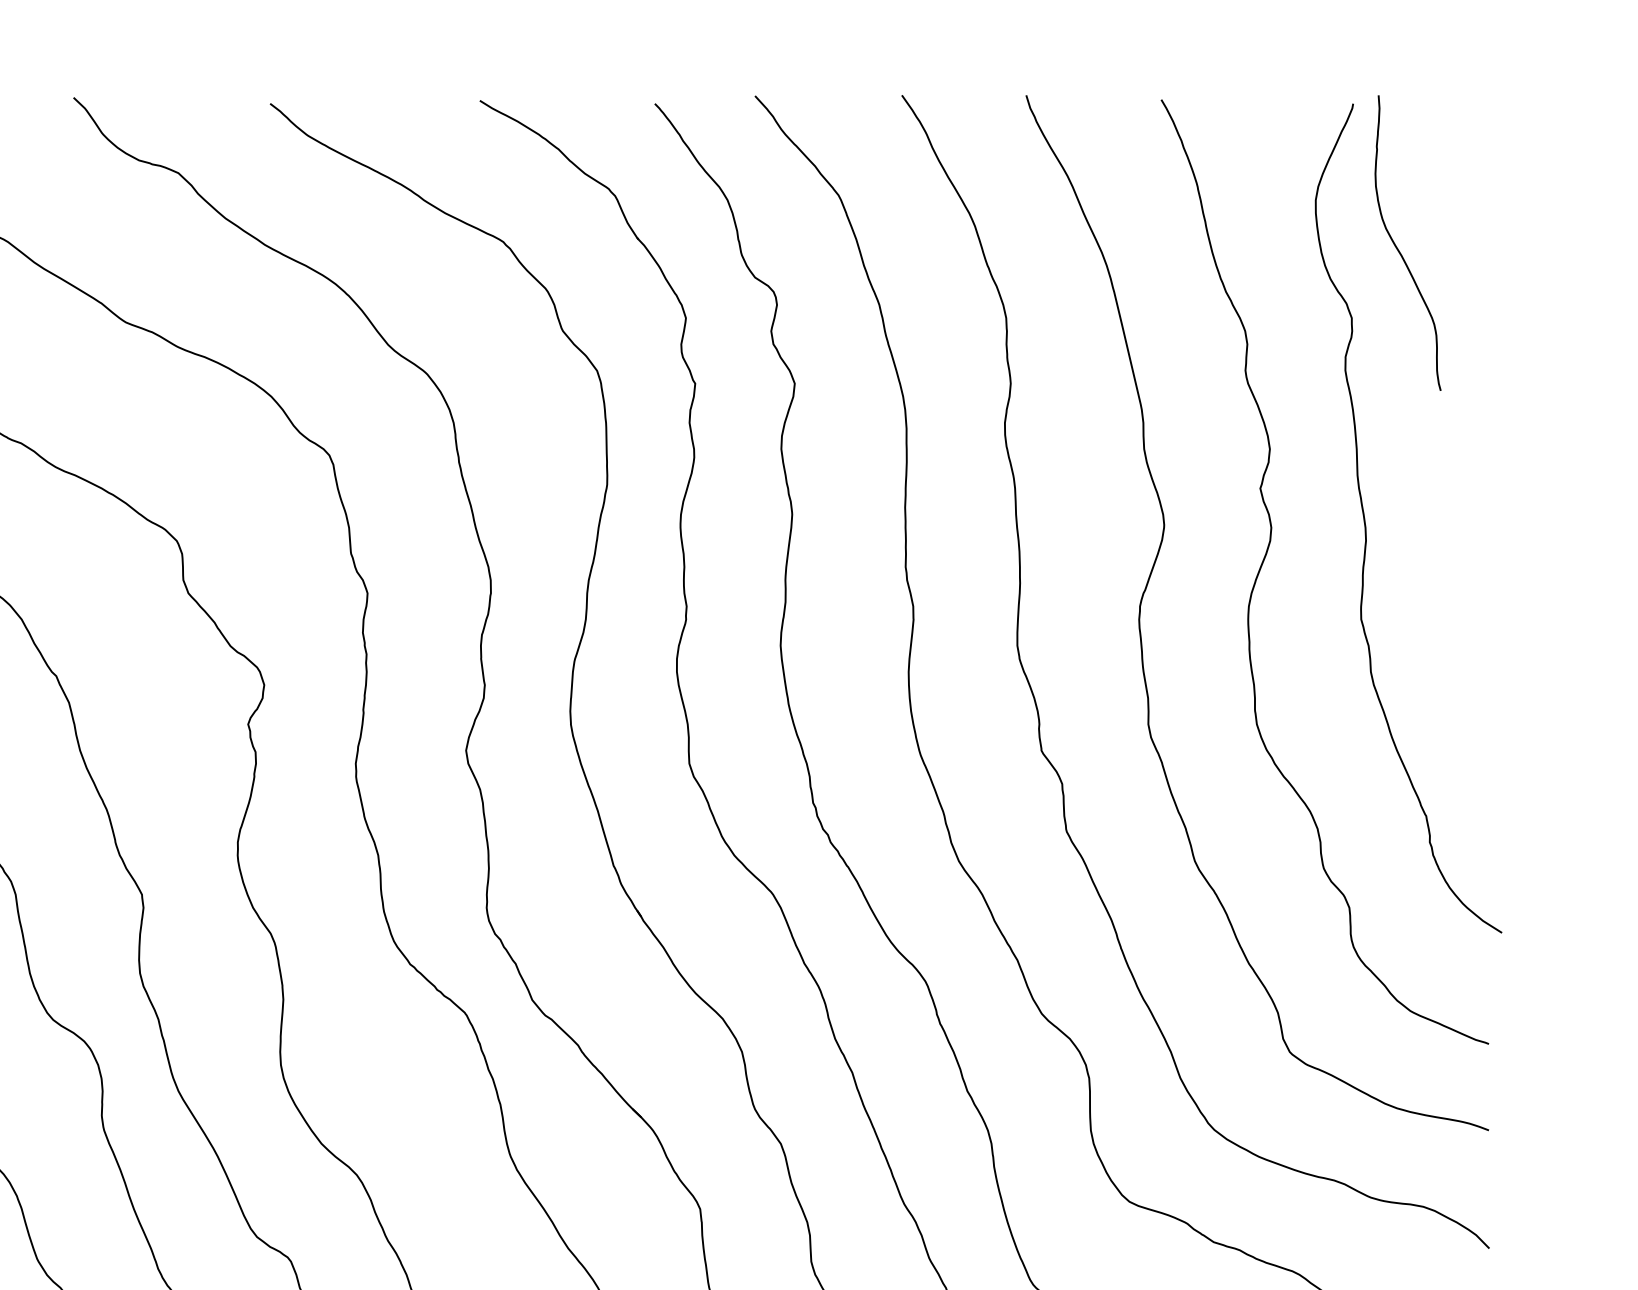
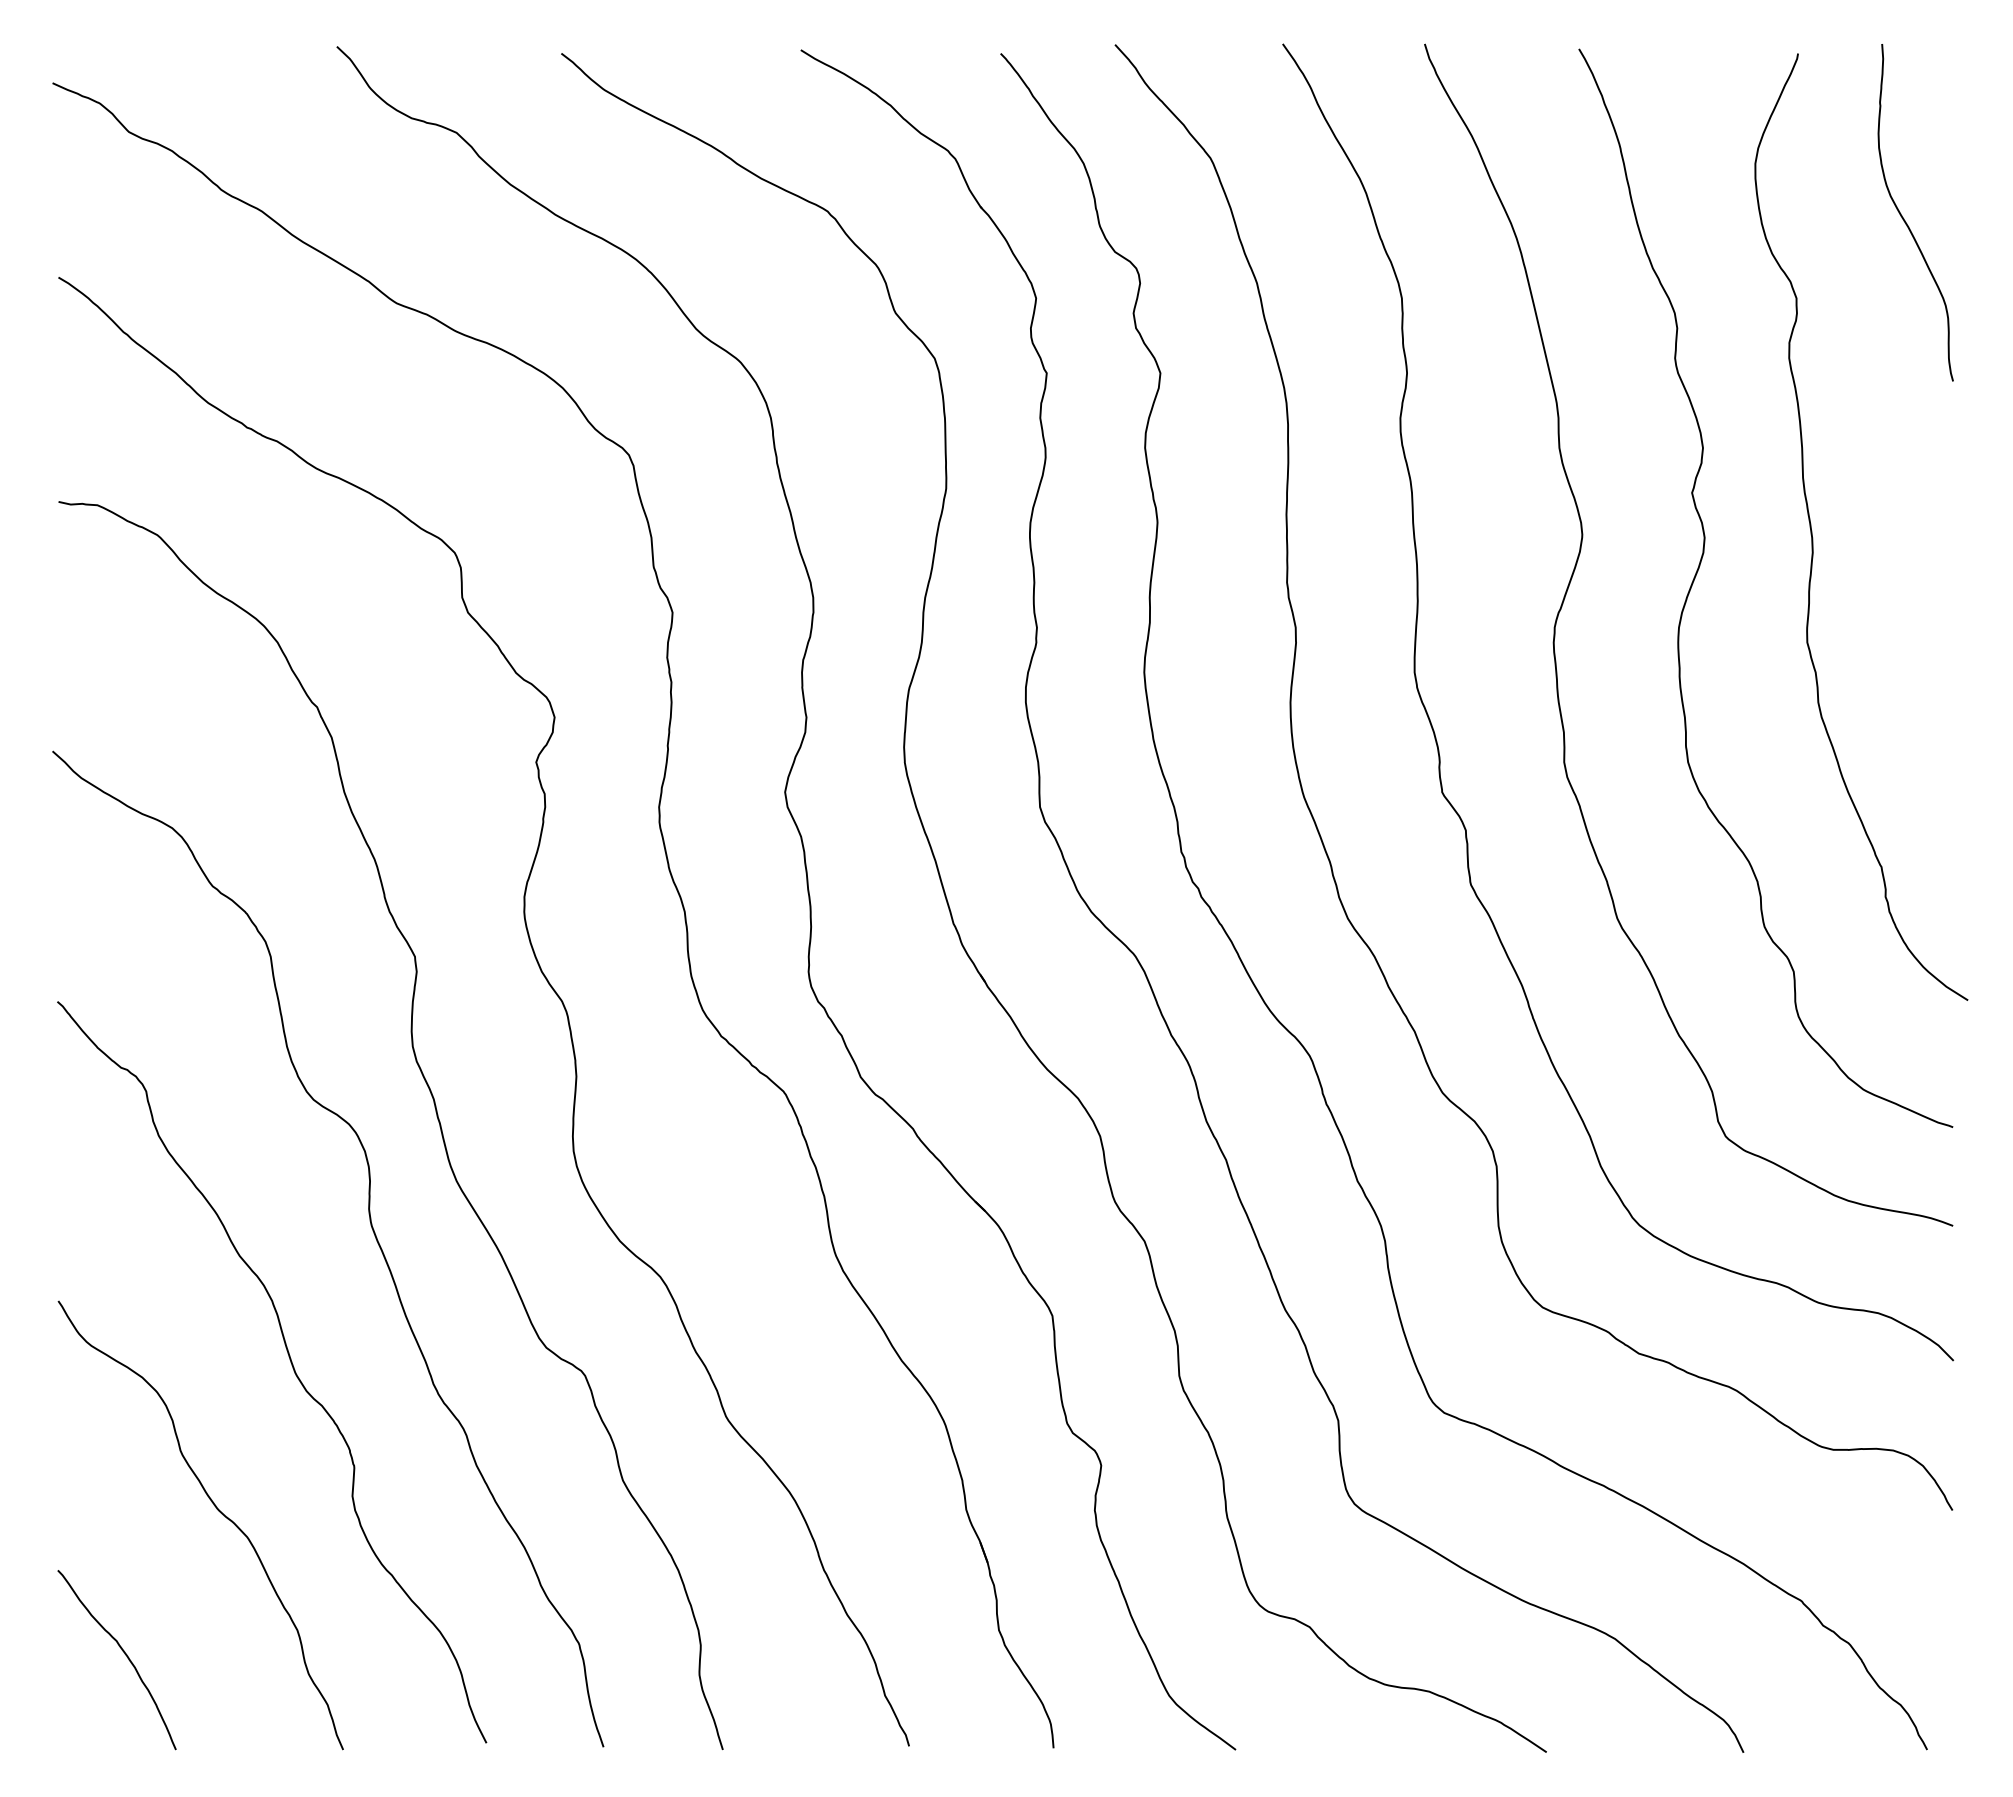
curve: (1398, 248) -> (1904, 218), moved

